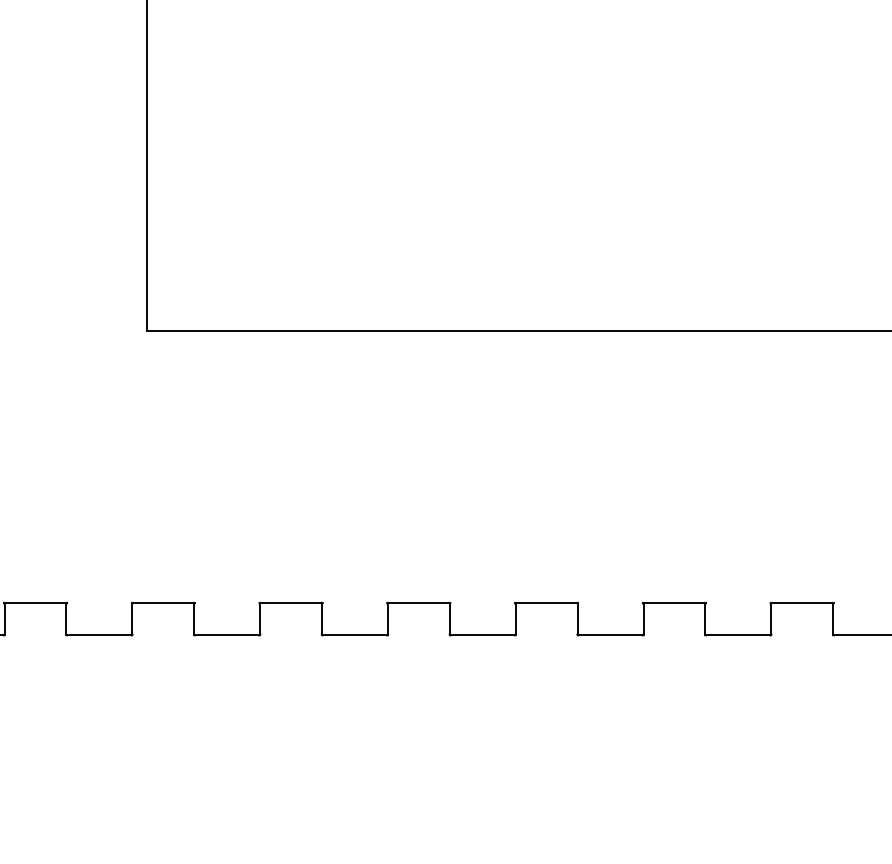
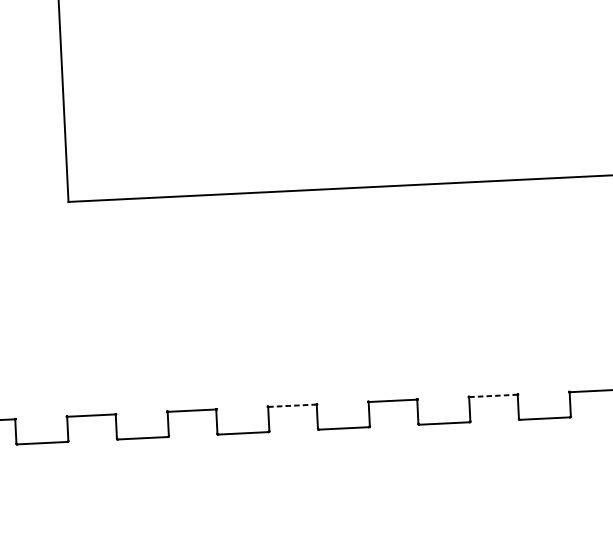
line: (418, 603) -> (292, 405), solid -> dashed
line: (674, 603) -> (493, 395), solid -> dashed

